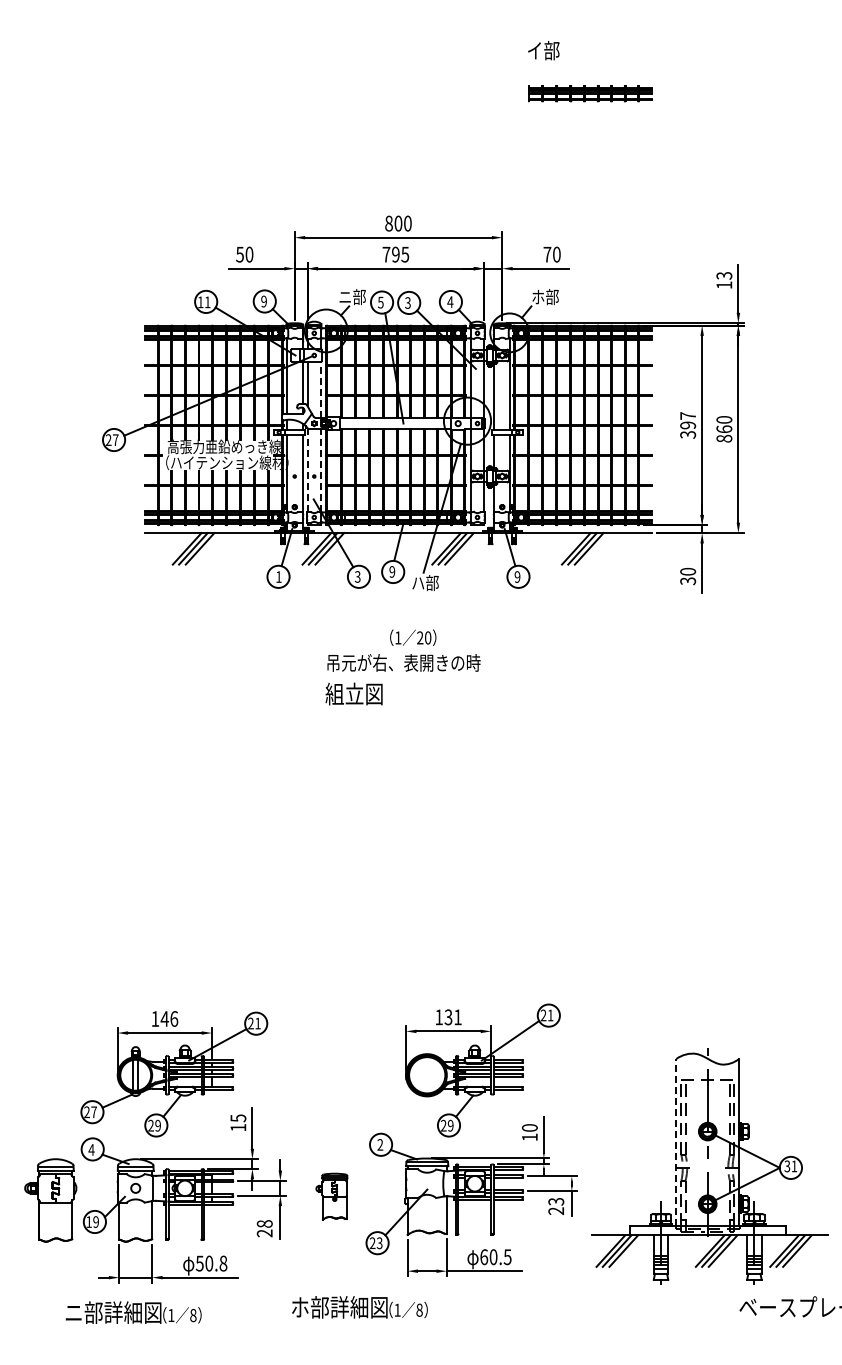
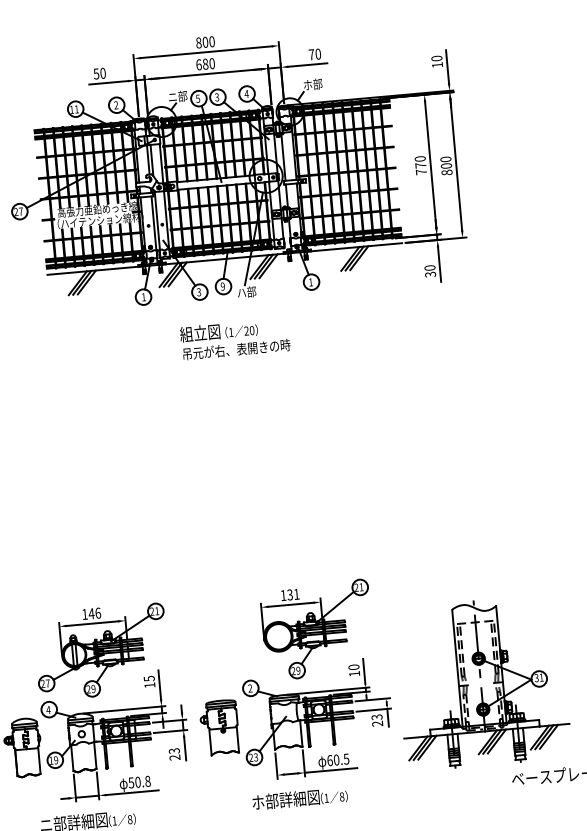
text: (395, 254) -> (205, 64), 795 -> 680
text: (724, 275) -> (436, 58), 13 -> 10
text: (263, 301) -> (115, 105), 9 -> 2
line: (320, 389) -> (161, 163), dashed -> solid
text: (688, 425) -> (421, 165), 397 -> 770
text: (724, 429) -> (446, 166), 860 -> 800
line: (307, 470) -> (157, 220), dashed -> solid
line: (320, 470) -> (166, 220), dashed -> solid
text: (517, 576) -> (310, 281), 9 -> 1
text: (353, 693) -> (199, 332), moved
line: (676, 1142) -> (457, 668), dashed -> solid
part: (331, 1196) -> (219, 727), size x1.67
text: (264, 1223) -> (174, 750), 28 -> 23
text: (359, 1307) -> (299, 798), moved

